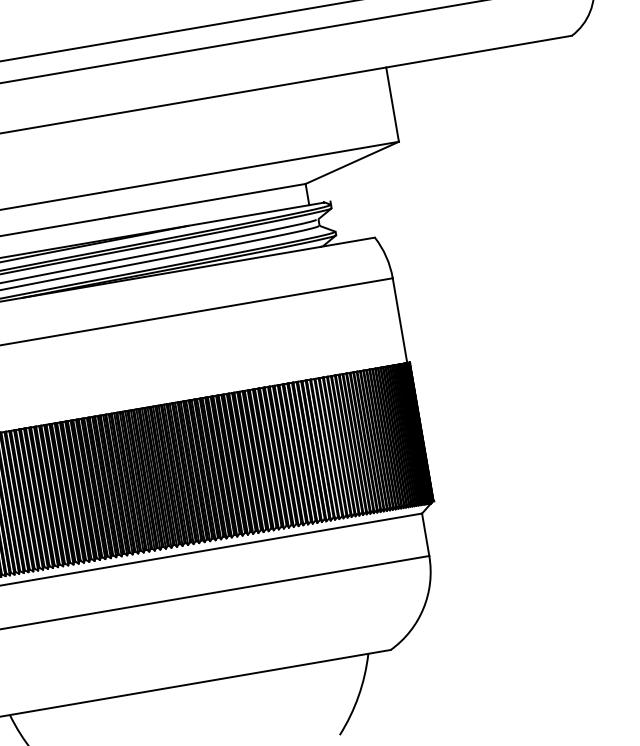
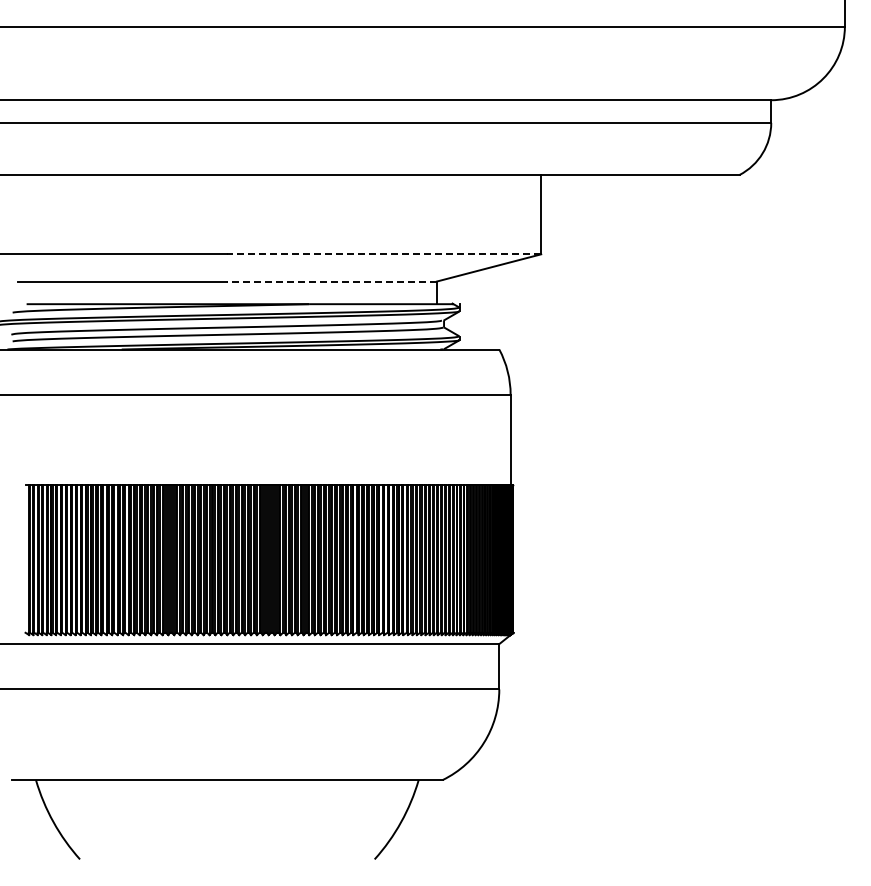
line: (252, 167) -> (384, 254), solid -> dashed
line: (207, 200) -> (332, 281), solid -> dashed

